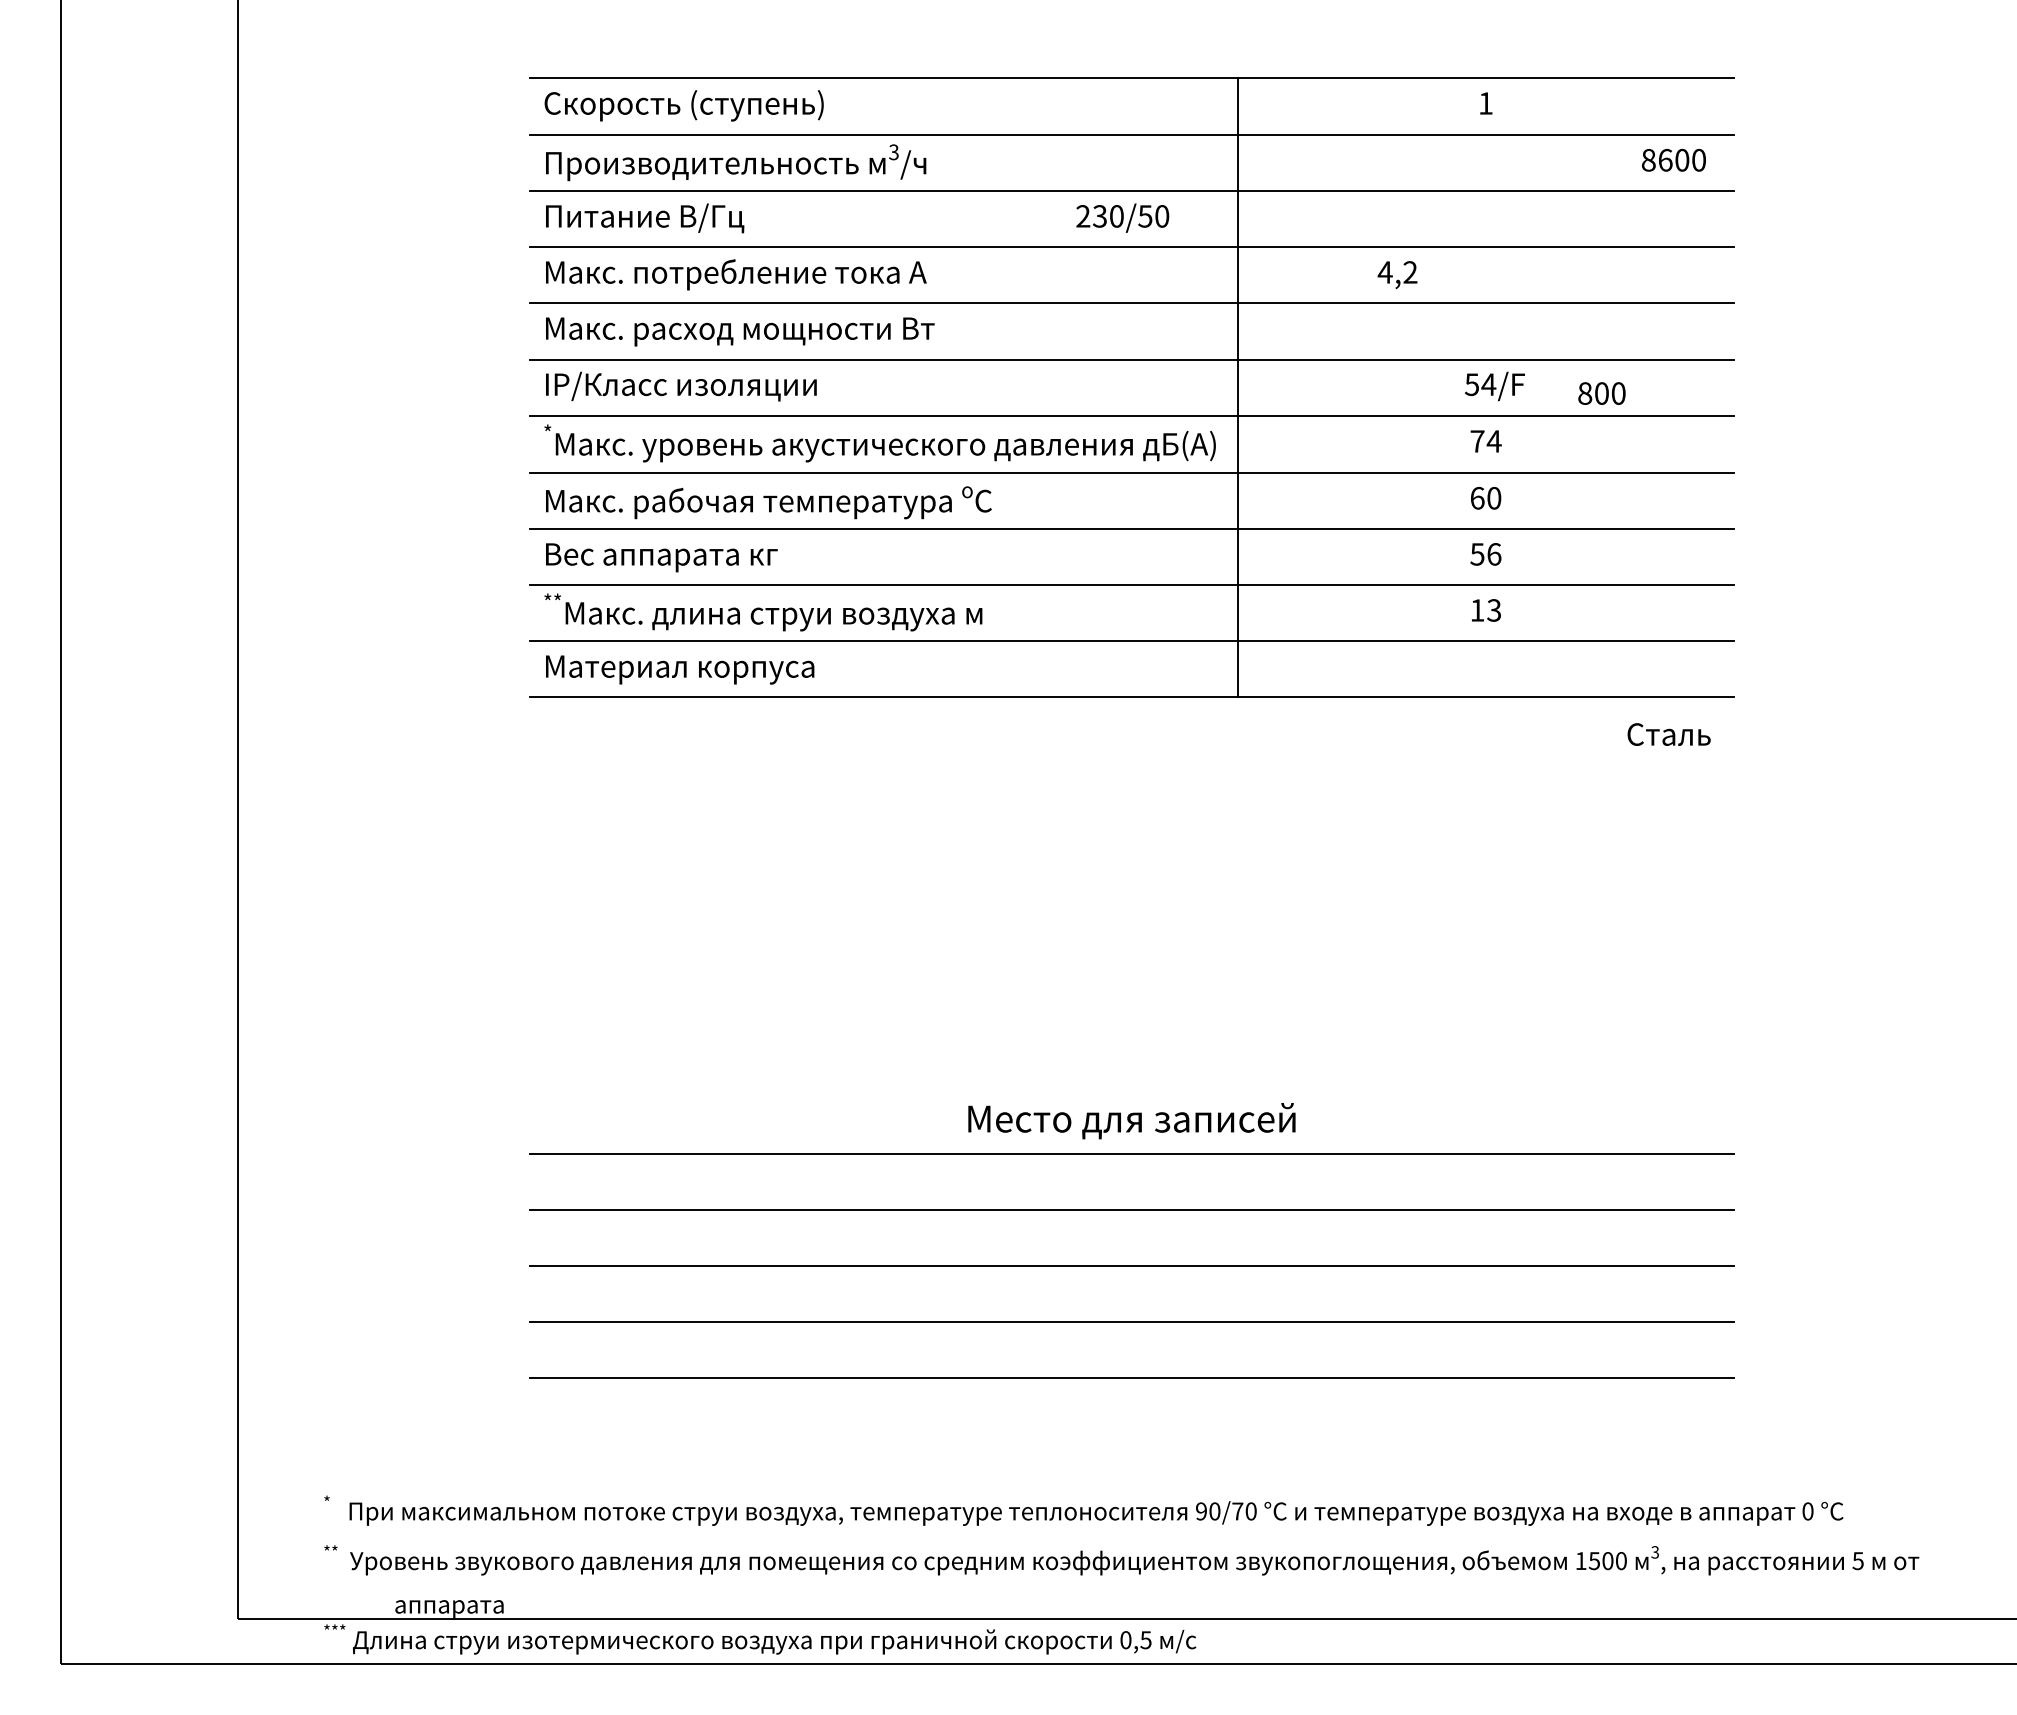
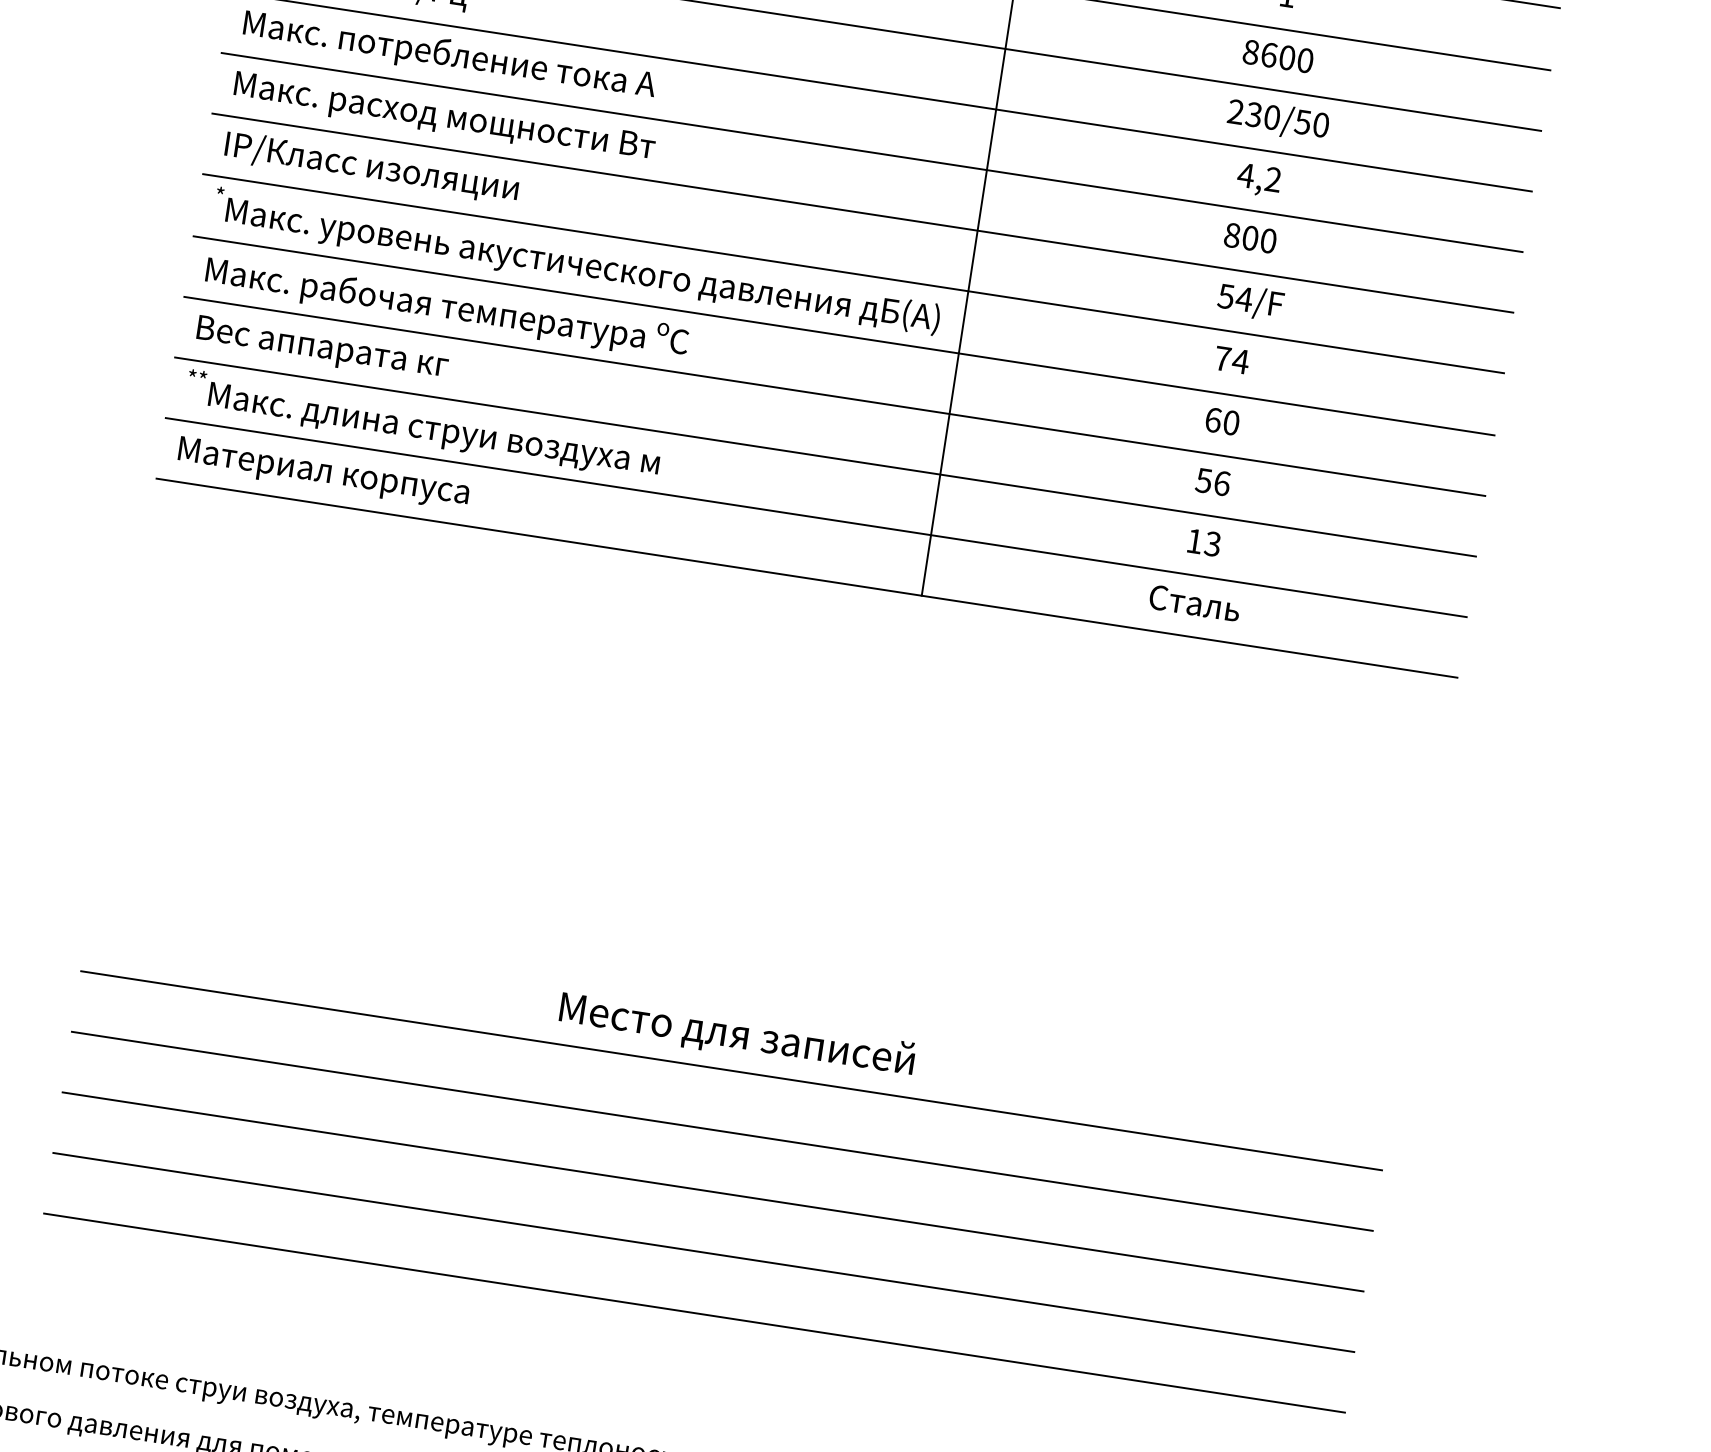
text: (1673, 160) -> (1277, 56), moved
text: (1122, 217) -> (1278, 119), moved
text: (1397, 275) -> (1258, 180), moved
text: (1601, 393) -> (1250, 238), moved
text: (1668, 734) -> (1194, 603), moved

